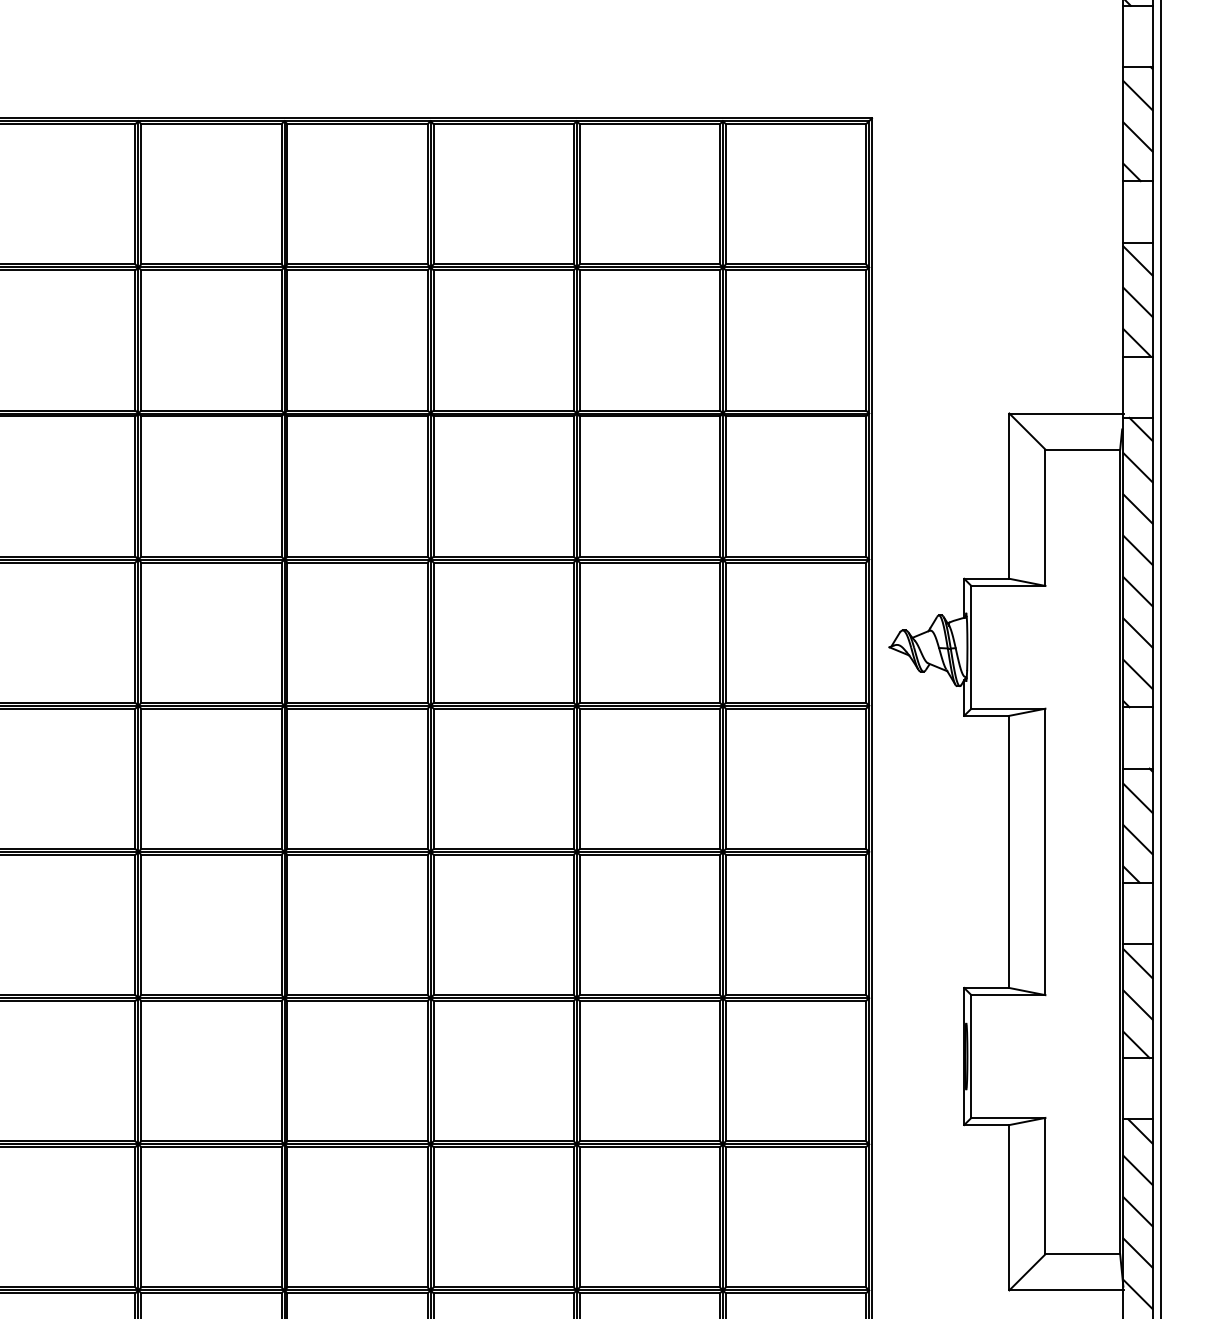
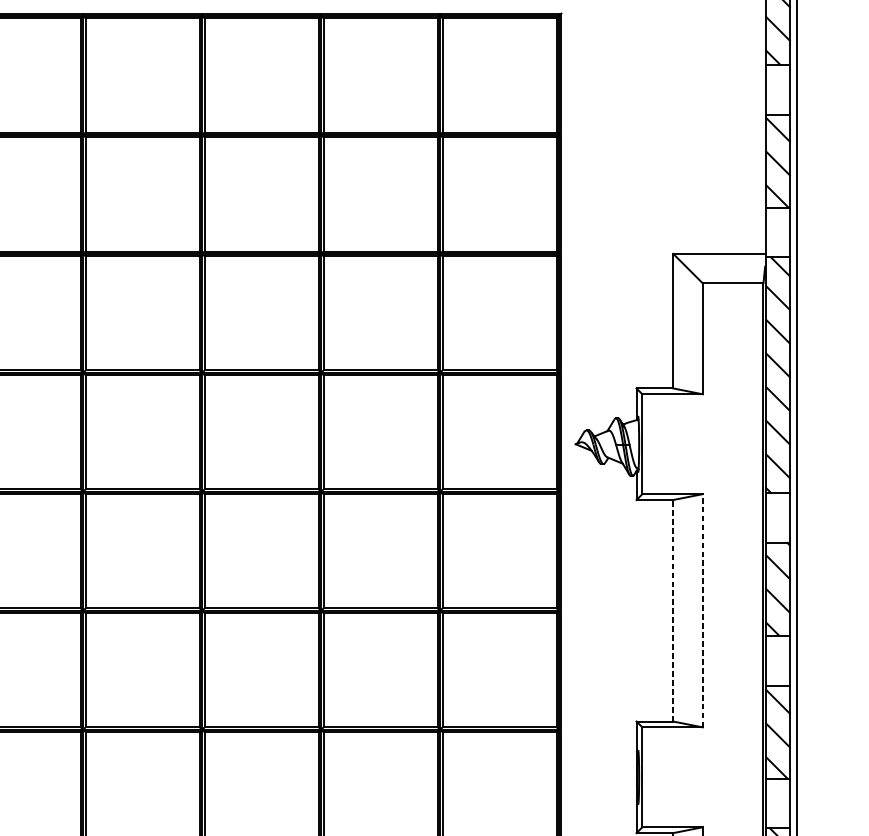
line: (1009, 851) -> (673, 610), solid -> dashed
line: (1045, 851) -> (702, 610), solid -> dashed

